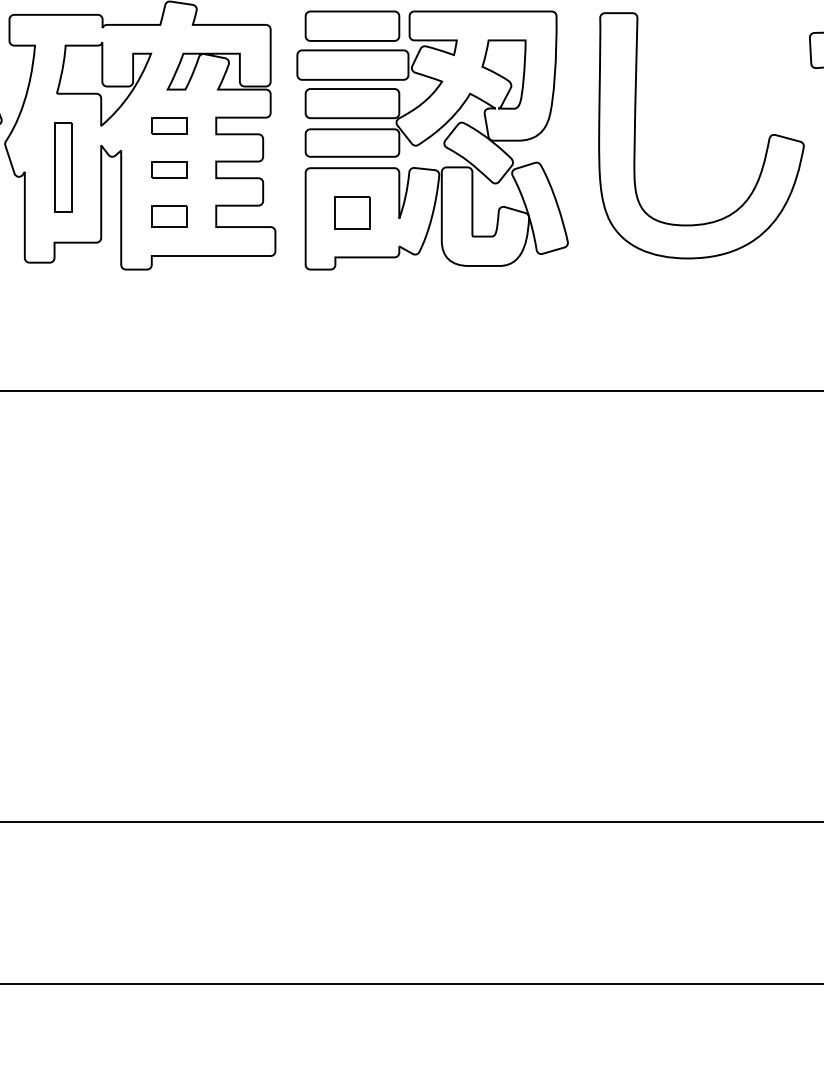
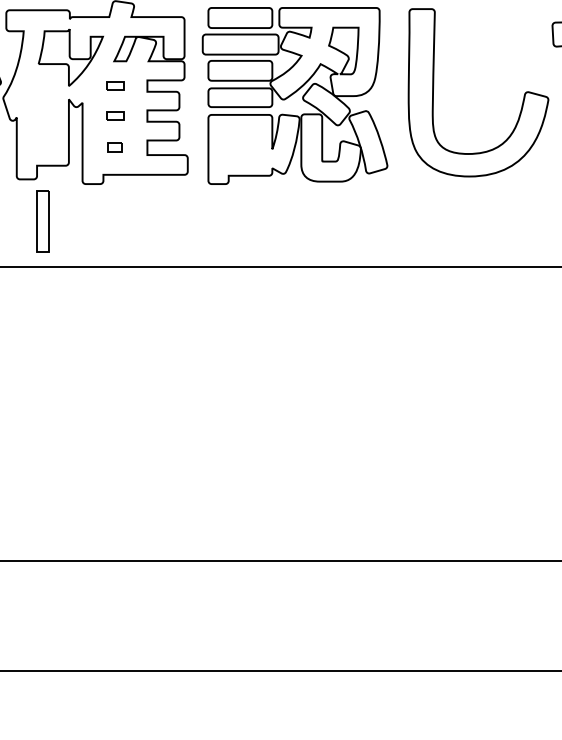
part: (168, 125) -> (114, 85), size x0.7
part: (62, 167) -> (42, 221), moved
part: (168, 169) -> (114, 115), size x0.7
part: (352, 211) -> (240, 144), removed
part: (168, 215) -> (114, 147), size x0.6

